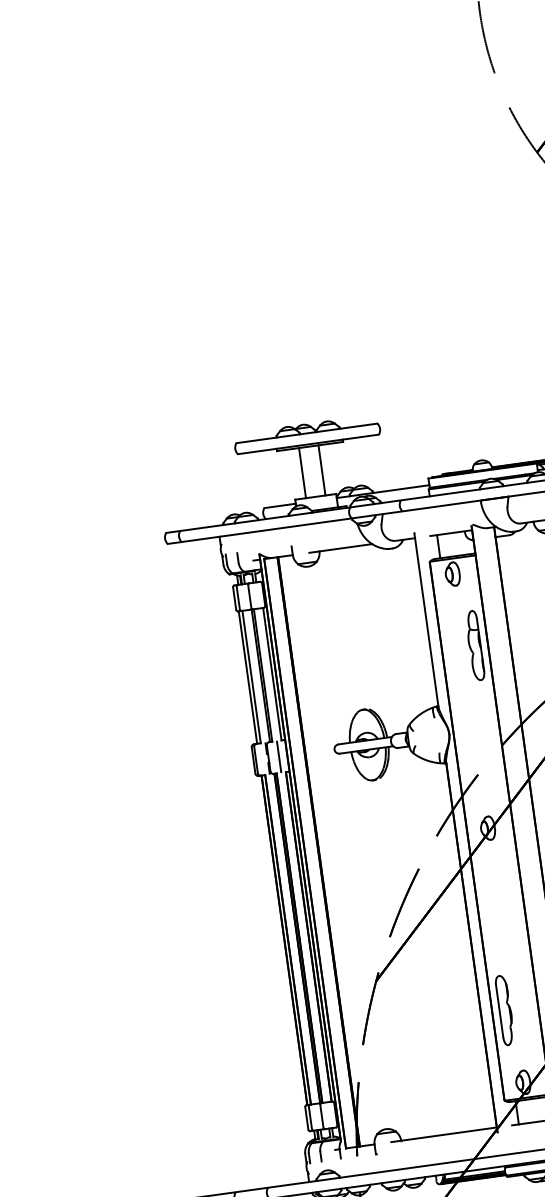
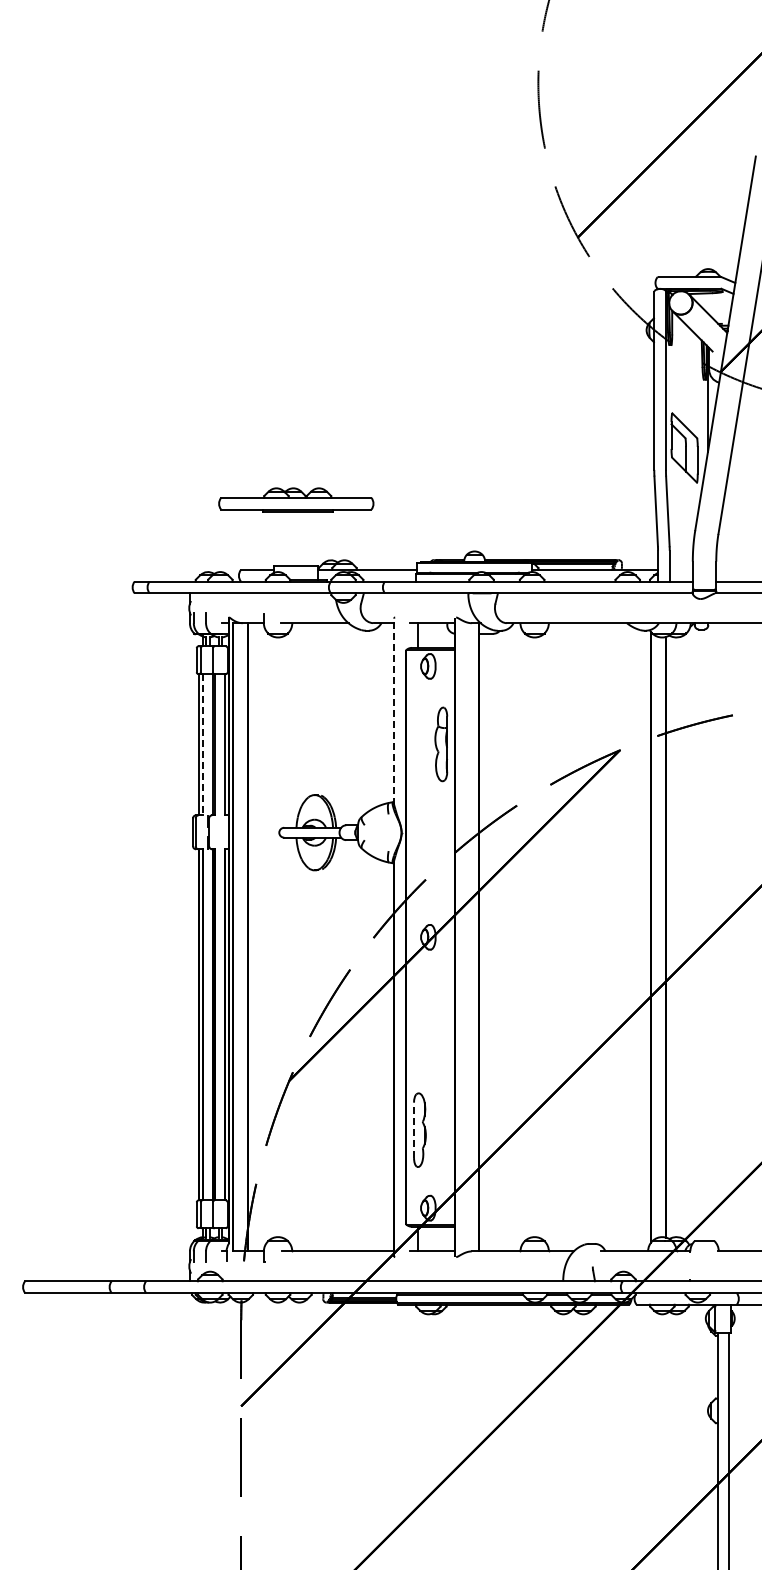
line: (321, 470) -> (306, 538), removed
line: (302, 472) -> (285, 538), removed
line: (426, 620) -> (394, 711), solid -> dashed
line: (251, 676) -> (203, 744), solid -> dashed
line: (279, 757) -> (220, 832), removed
line: (500, 1011) -> (414, 1130), solid -> dashed

